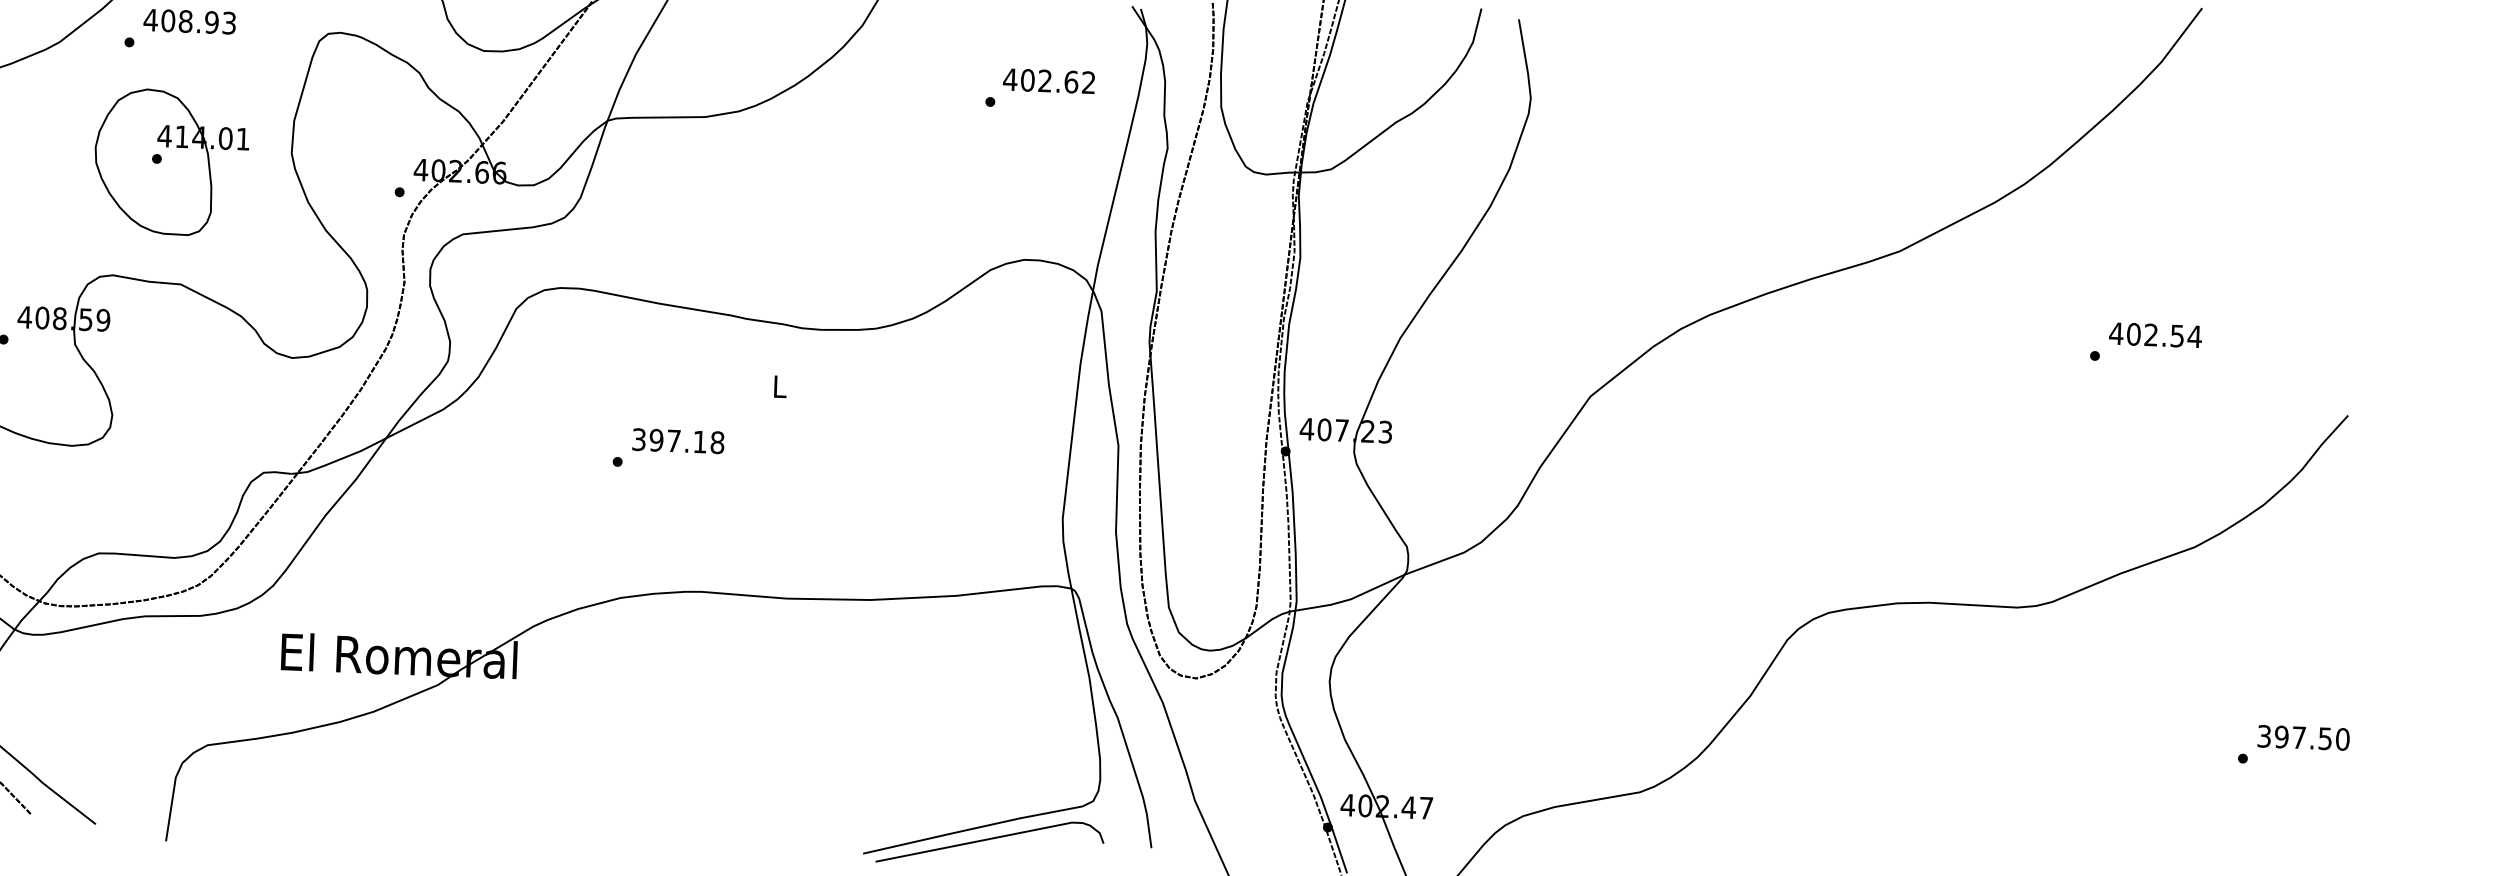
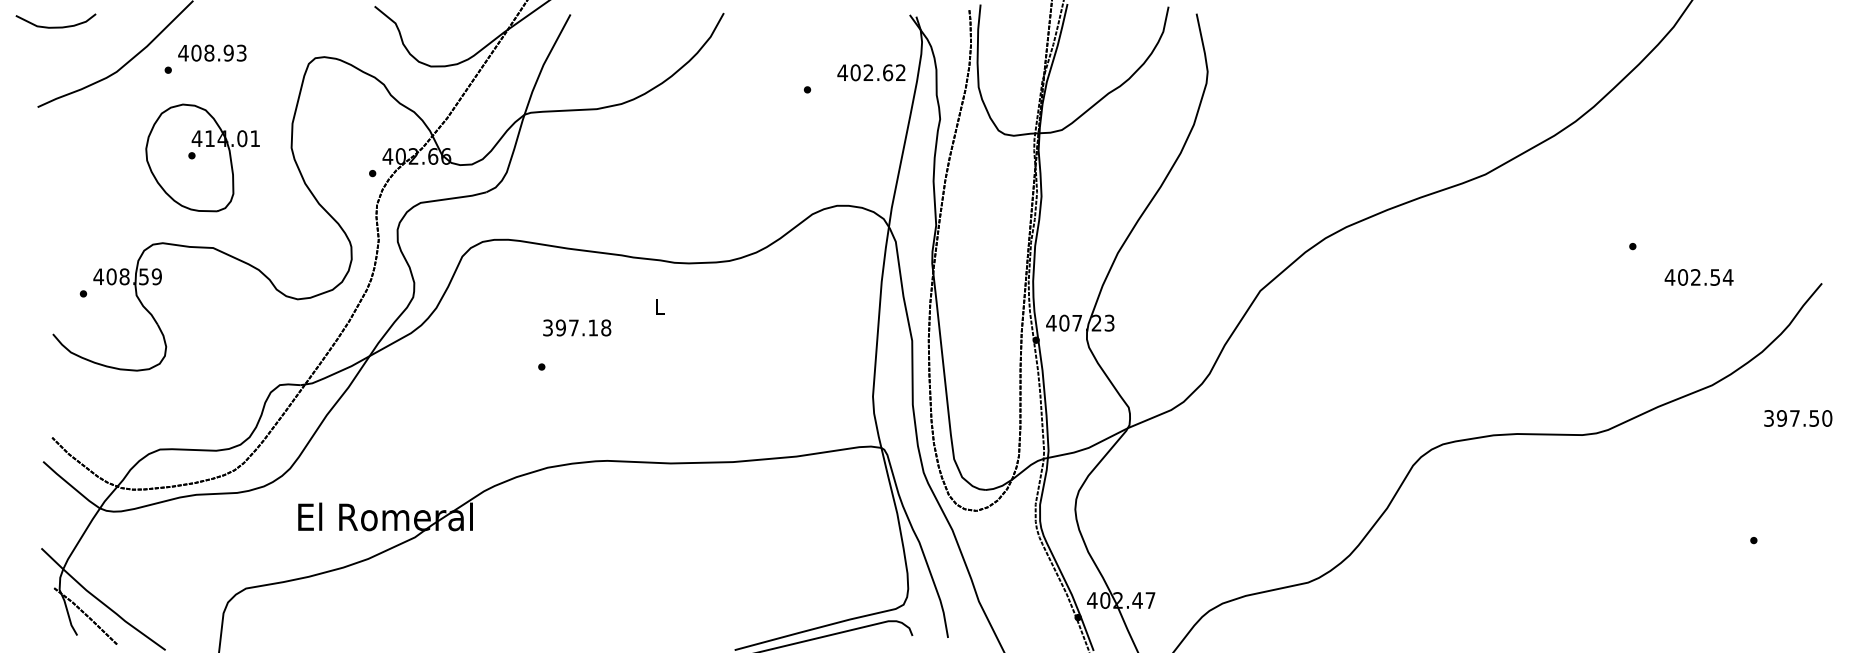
text: (1049, 80) -> (871, 72), moved
text: (2154, 335) -> (1698, 277), moved
text: (678, 440) -> (577, 327), moved
text: (2304, 737) -> (1798, 418), moved

